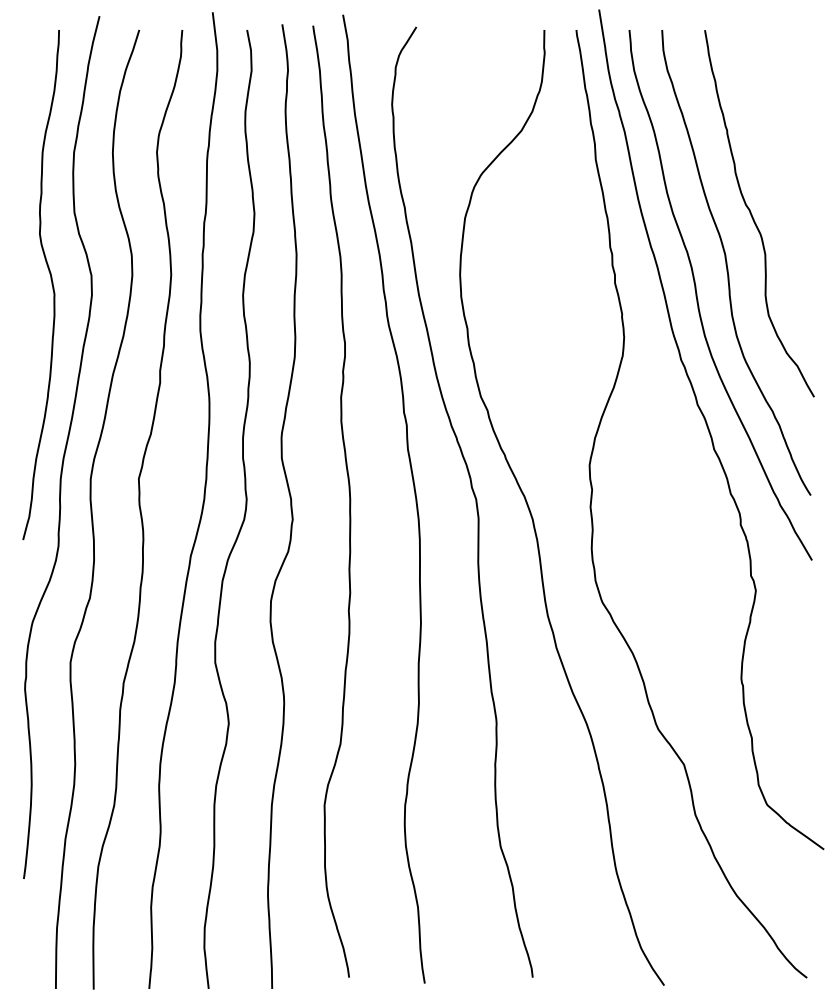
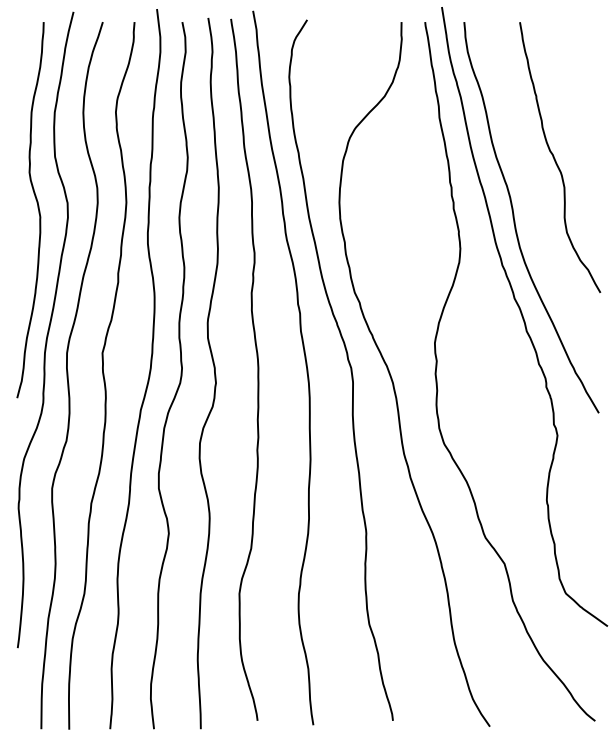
curve: (728, 266) -> (537, 196), removed

